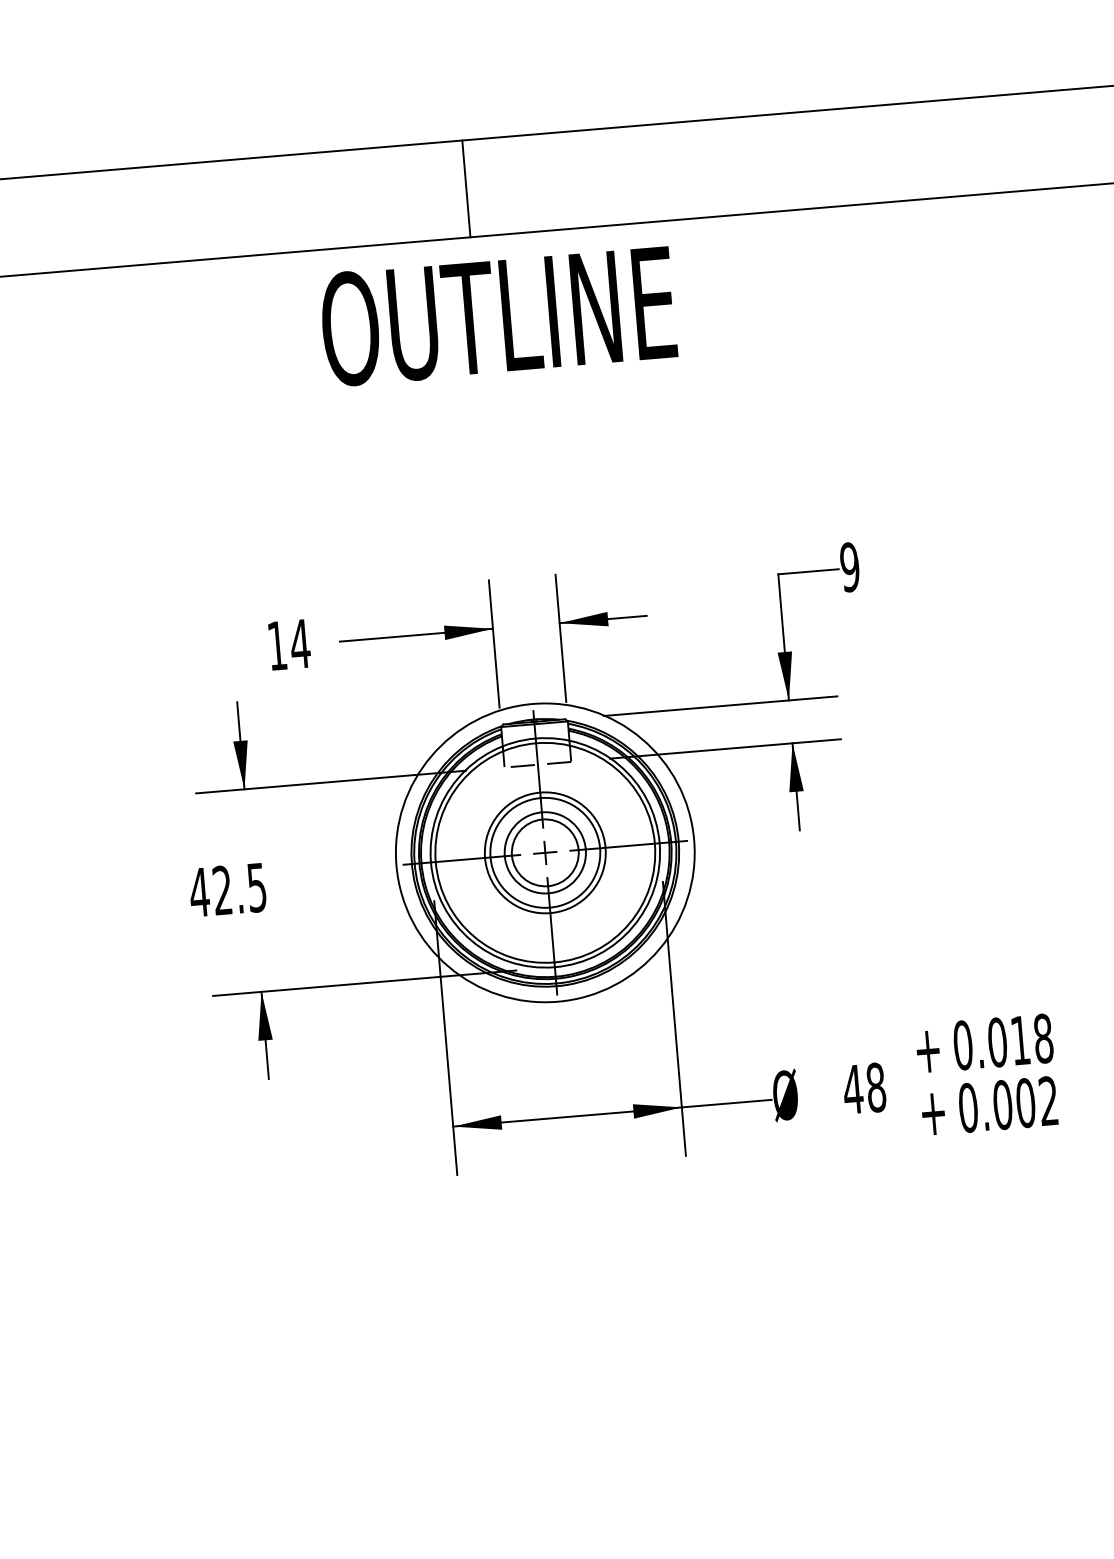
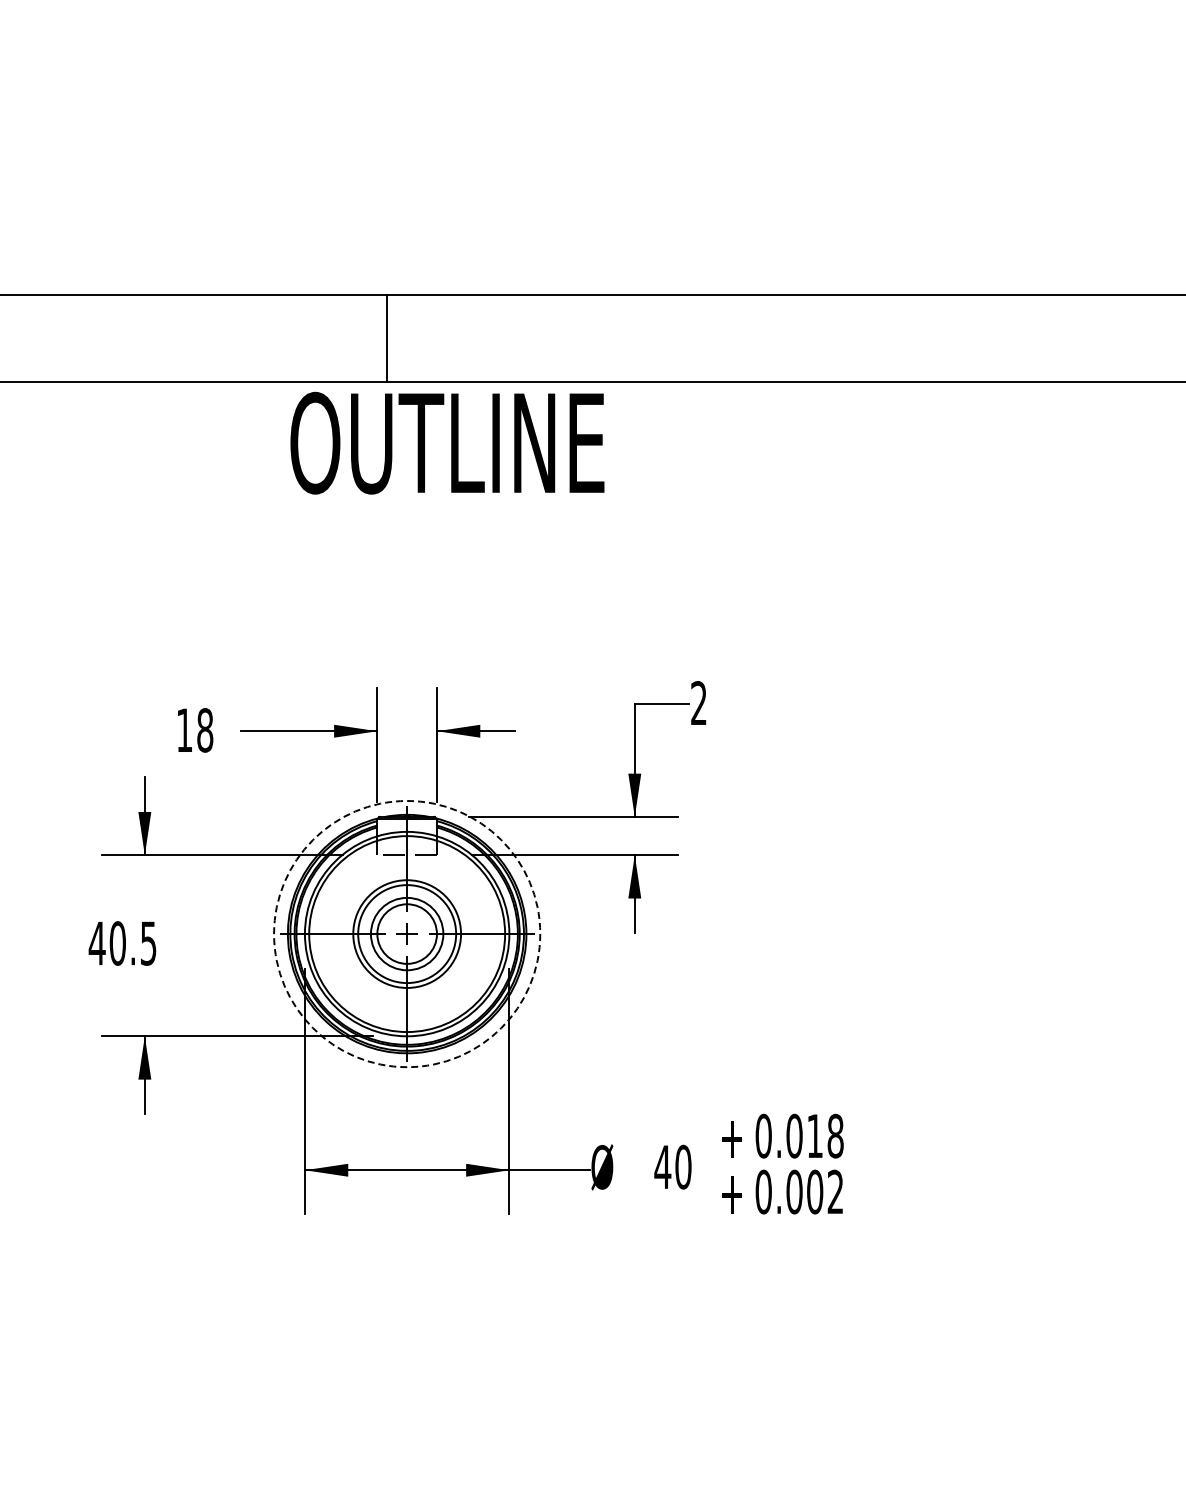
text: (498, 315) -> (447, 442), moved
text: (849, 567) -> (698, 703), 9 -> 2
text: (299, 644) -> (204, 730), 14 -> 18
circle: (545, 852) -> (407, 933), solid -> dashed
text: (222, 890) -> (117, 943), 42.5 -> 40.5
text: (876, 1087) -> (683, 1167), 48 -> 40

